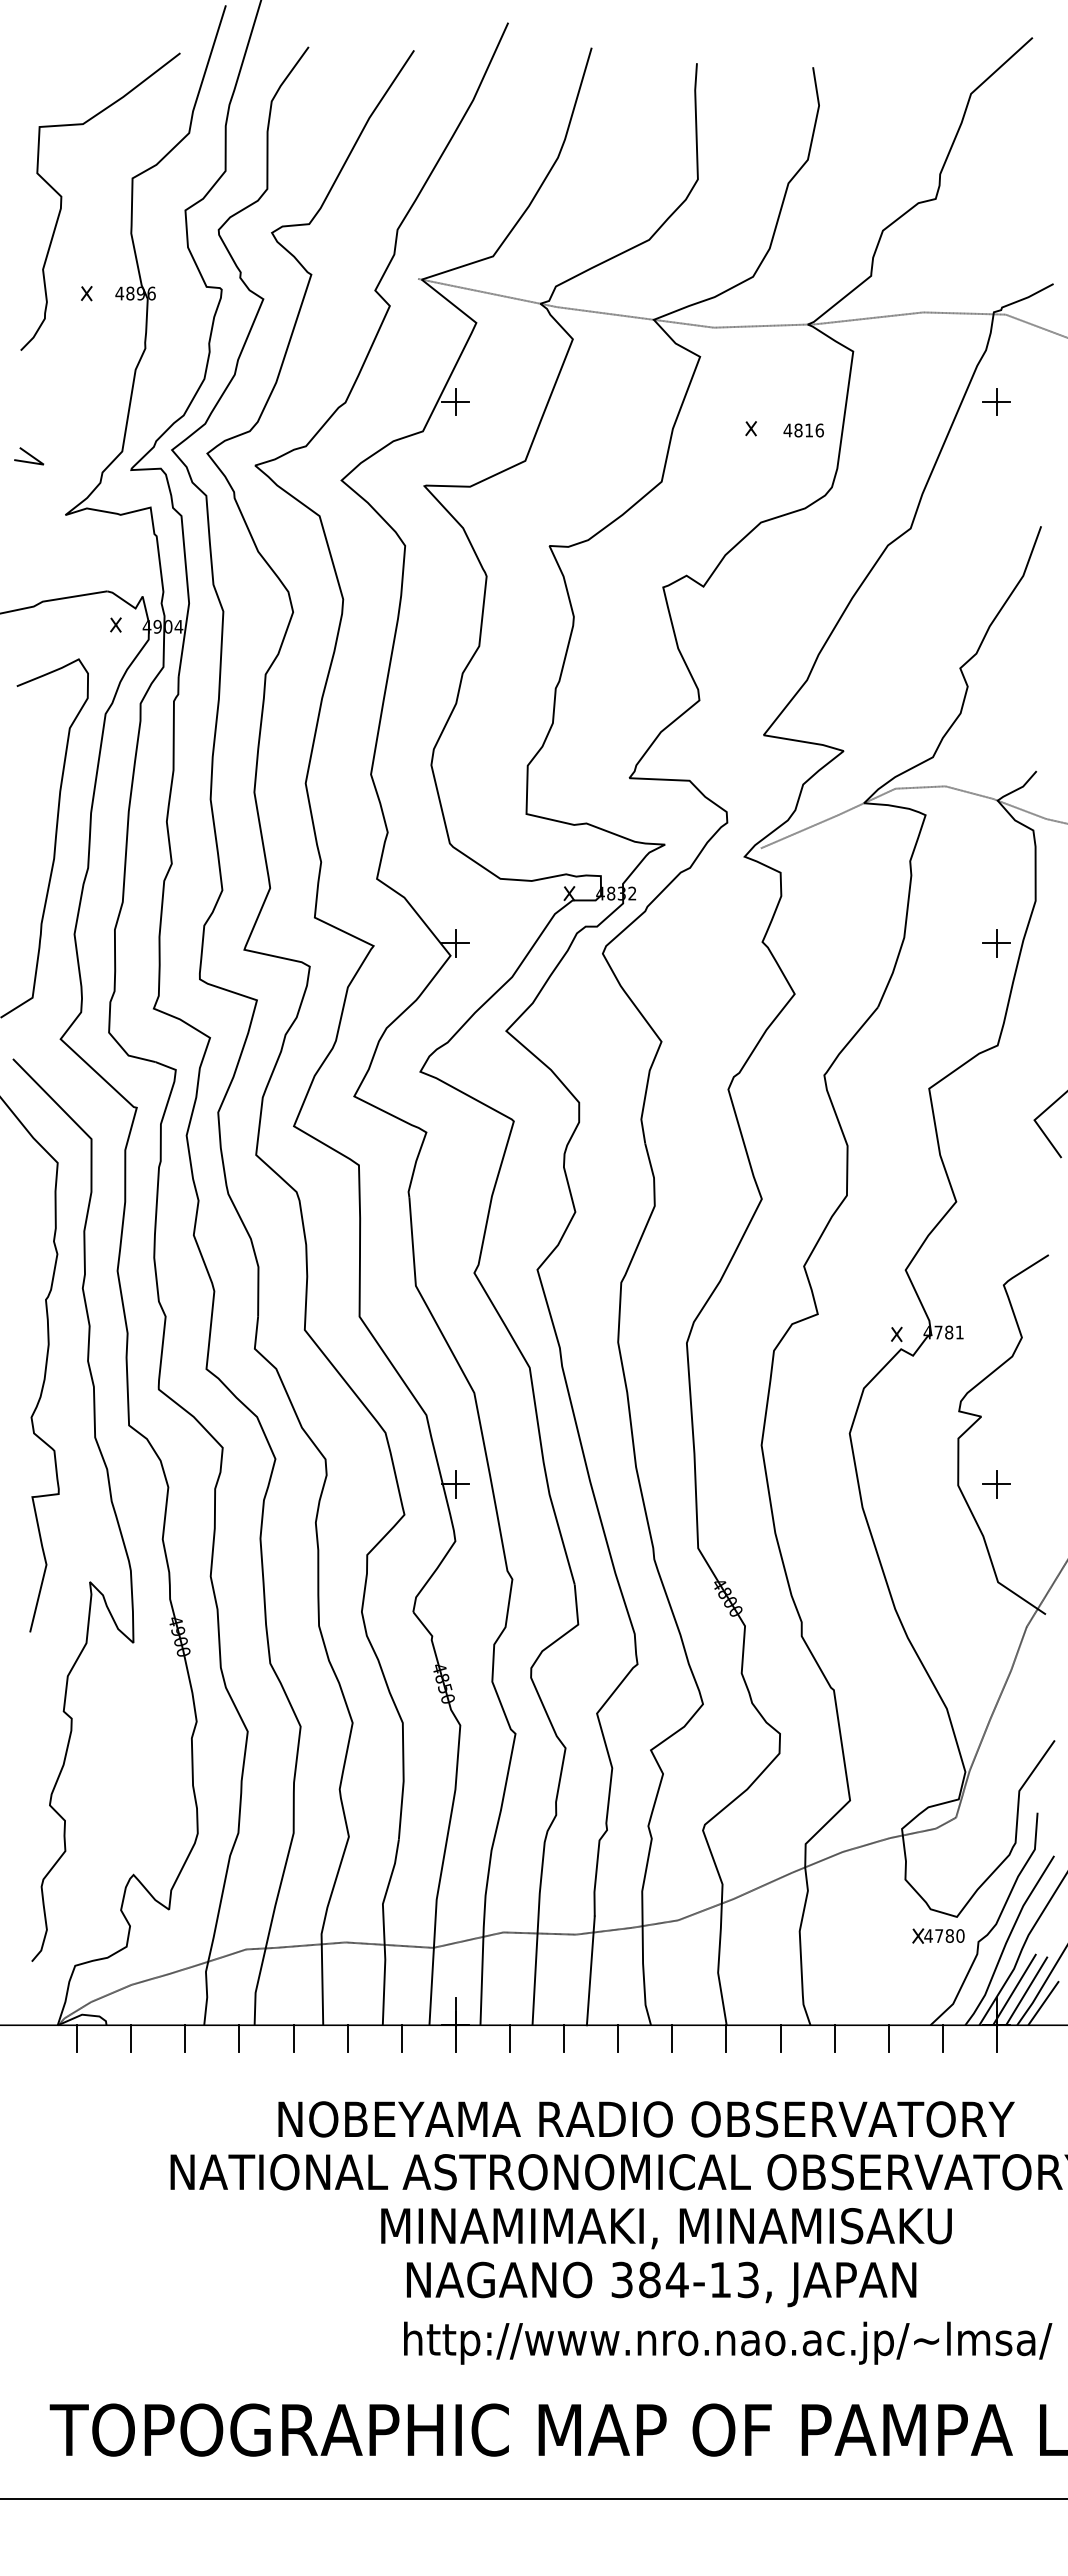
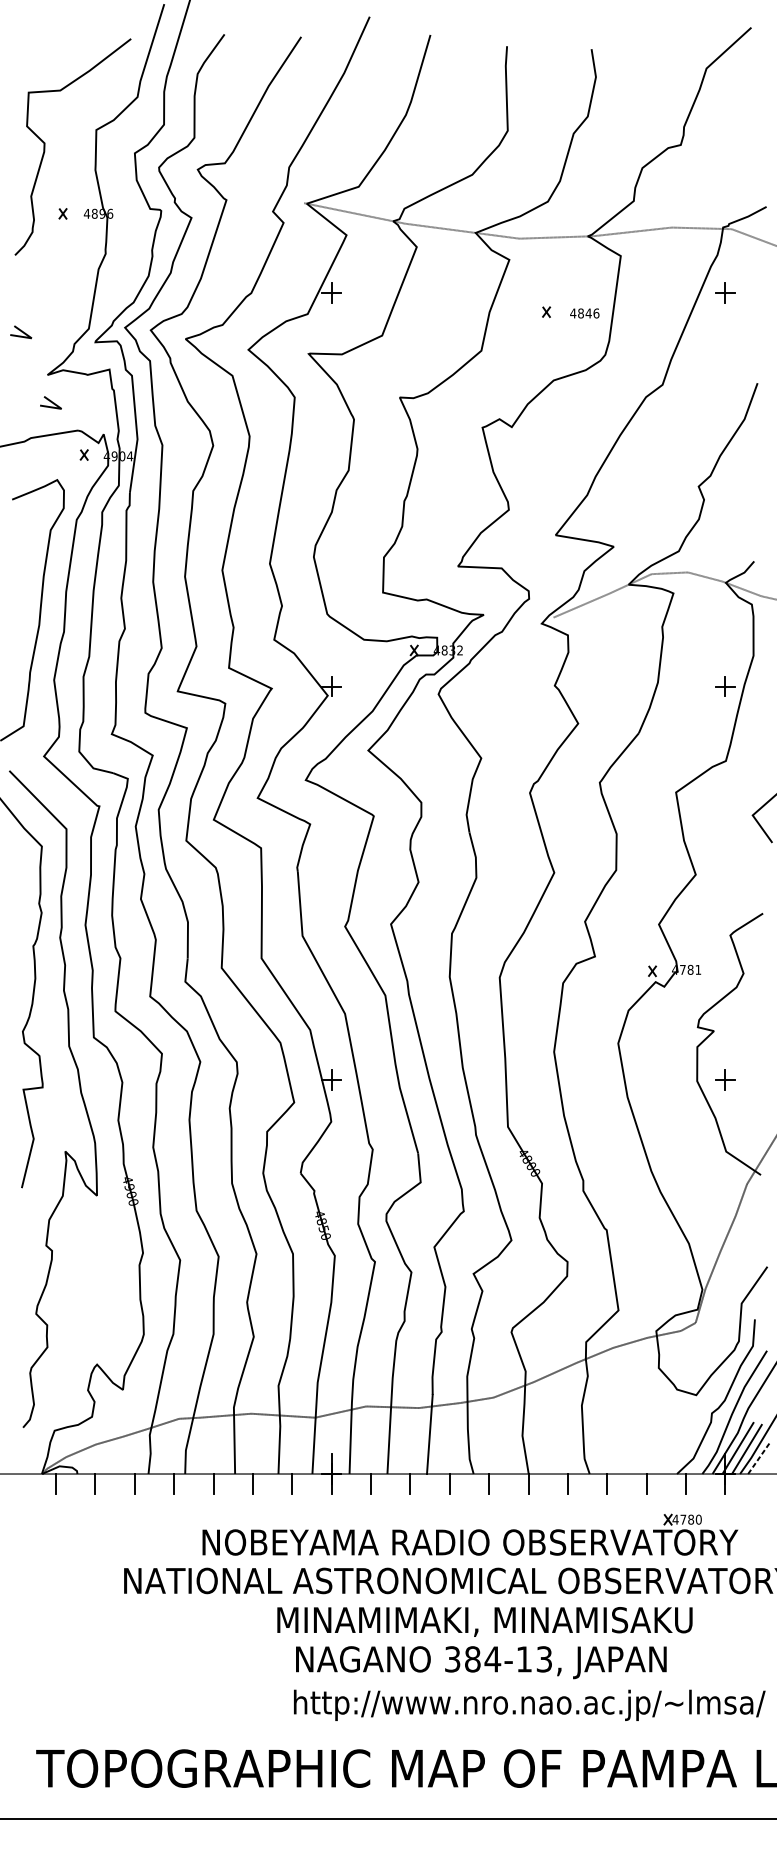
text: (808, 430) -> (588, 313), 4816 -> 4846
line: (70, 552) -> (51, 402), added
part: (938, 1935) -> (682, 1519), moved
line: (1043, 2003) -> (759, 1458), solid -> dashed

